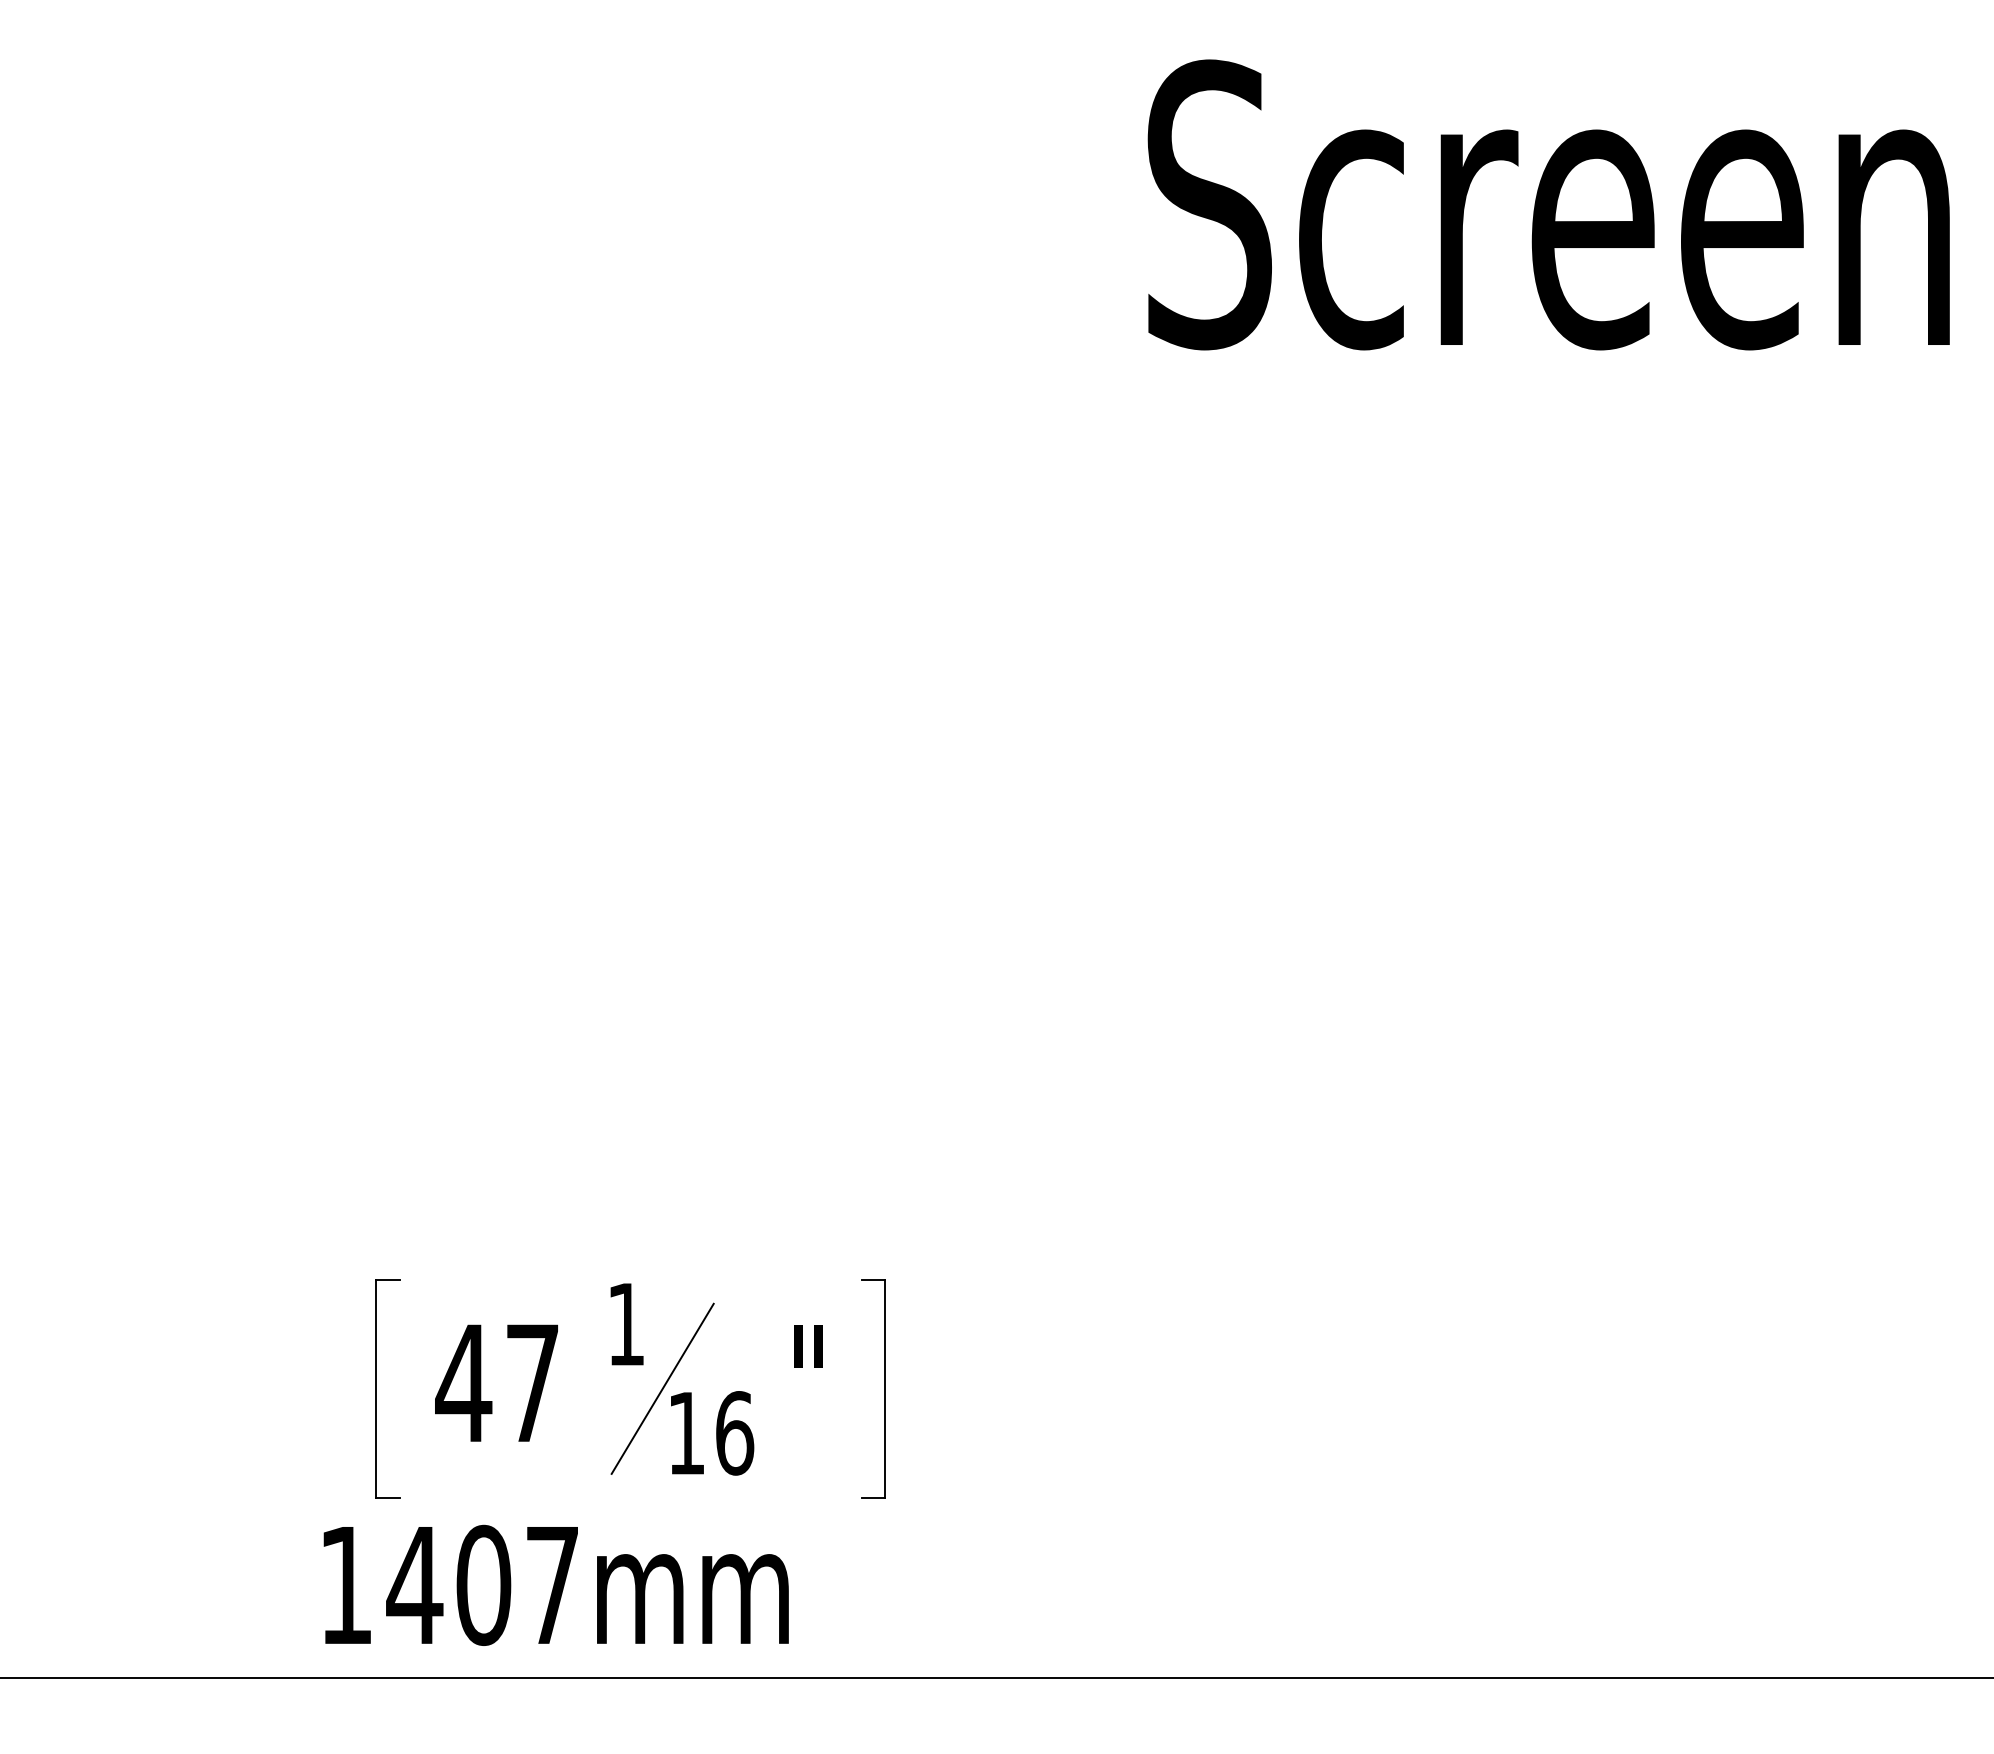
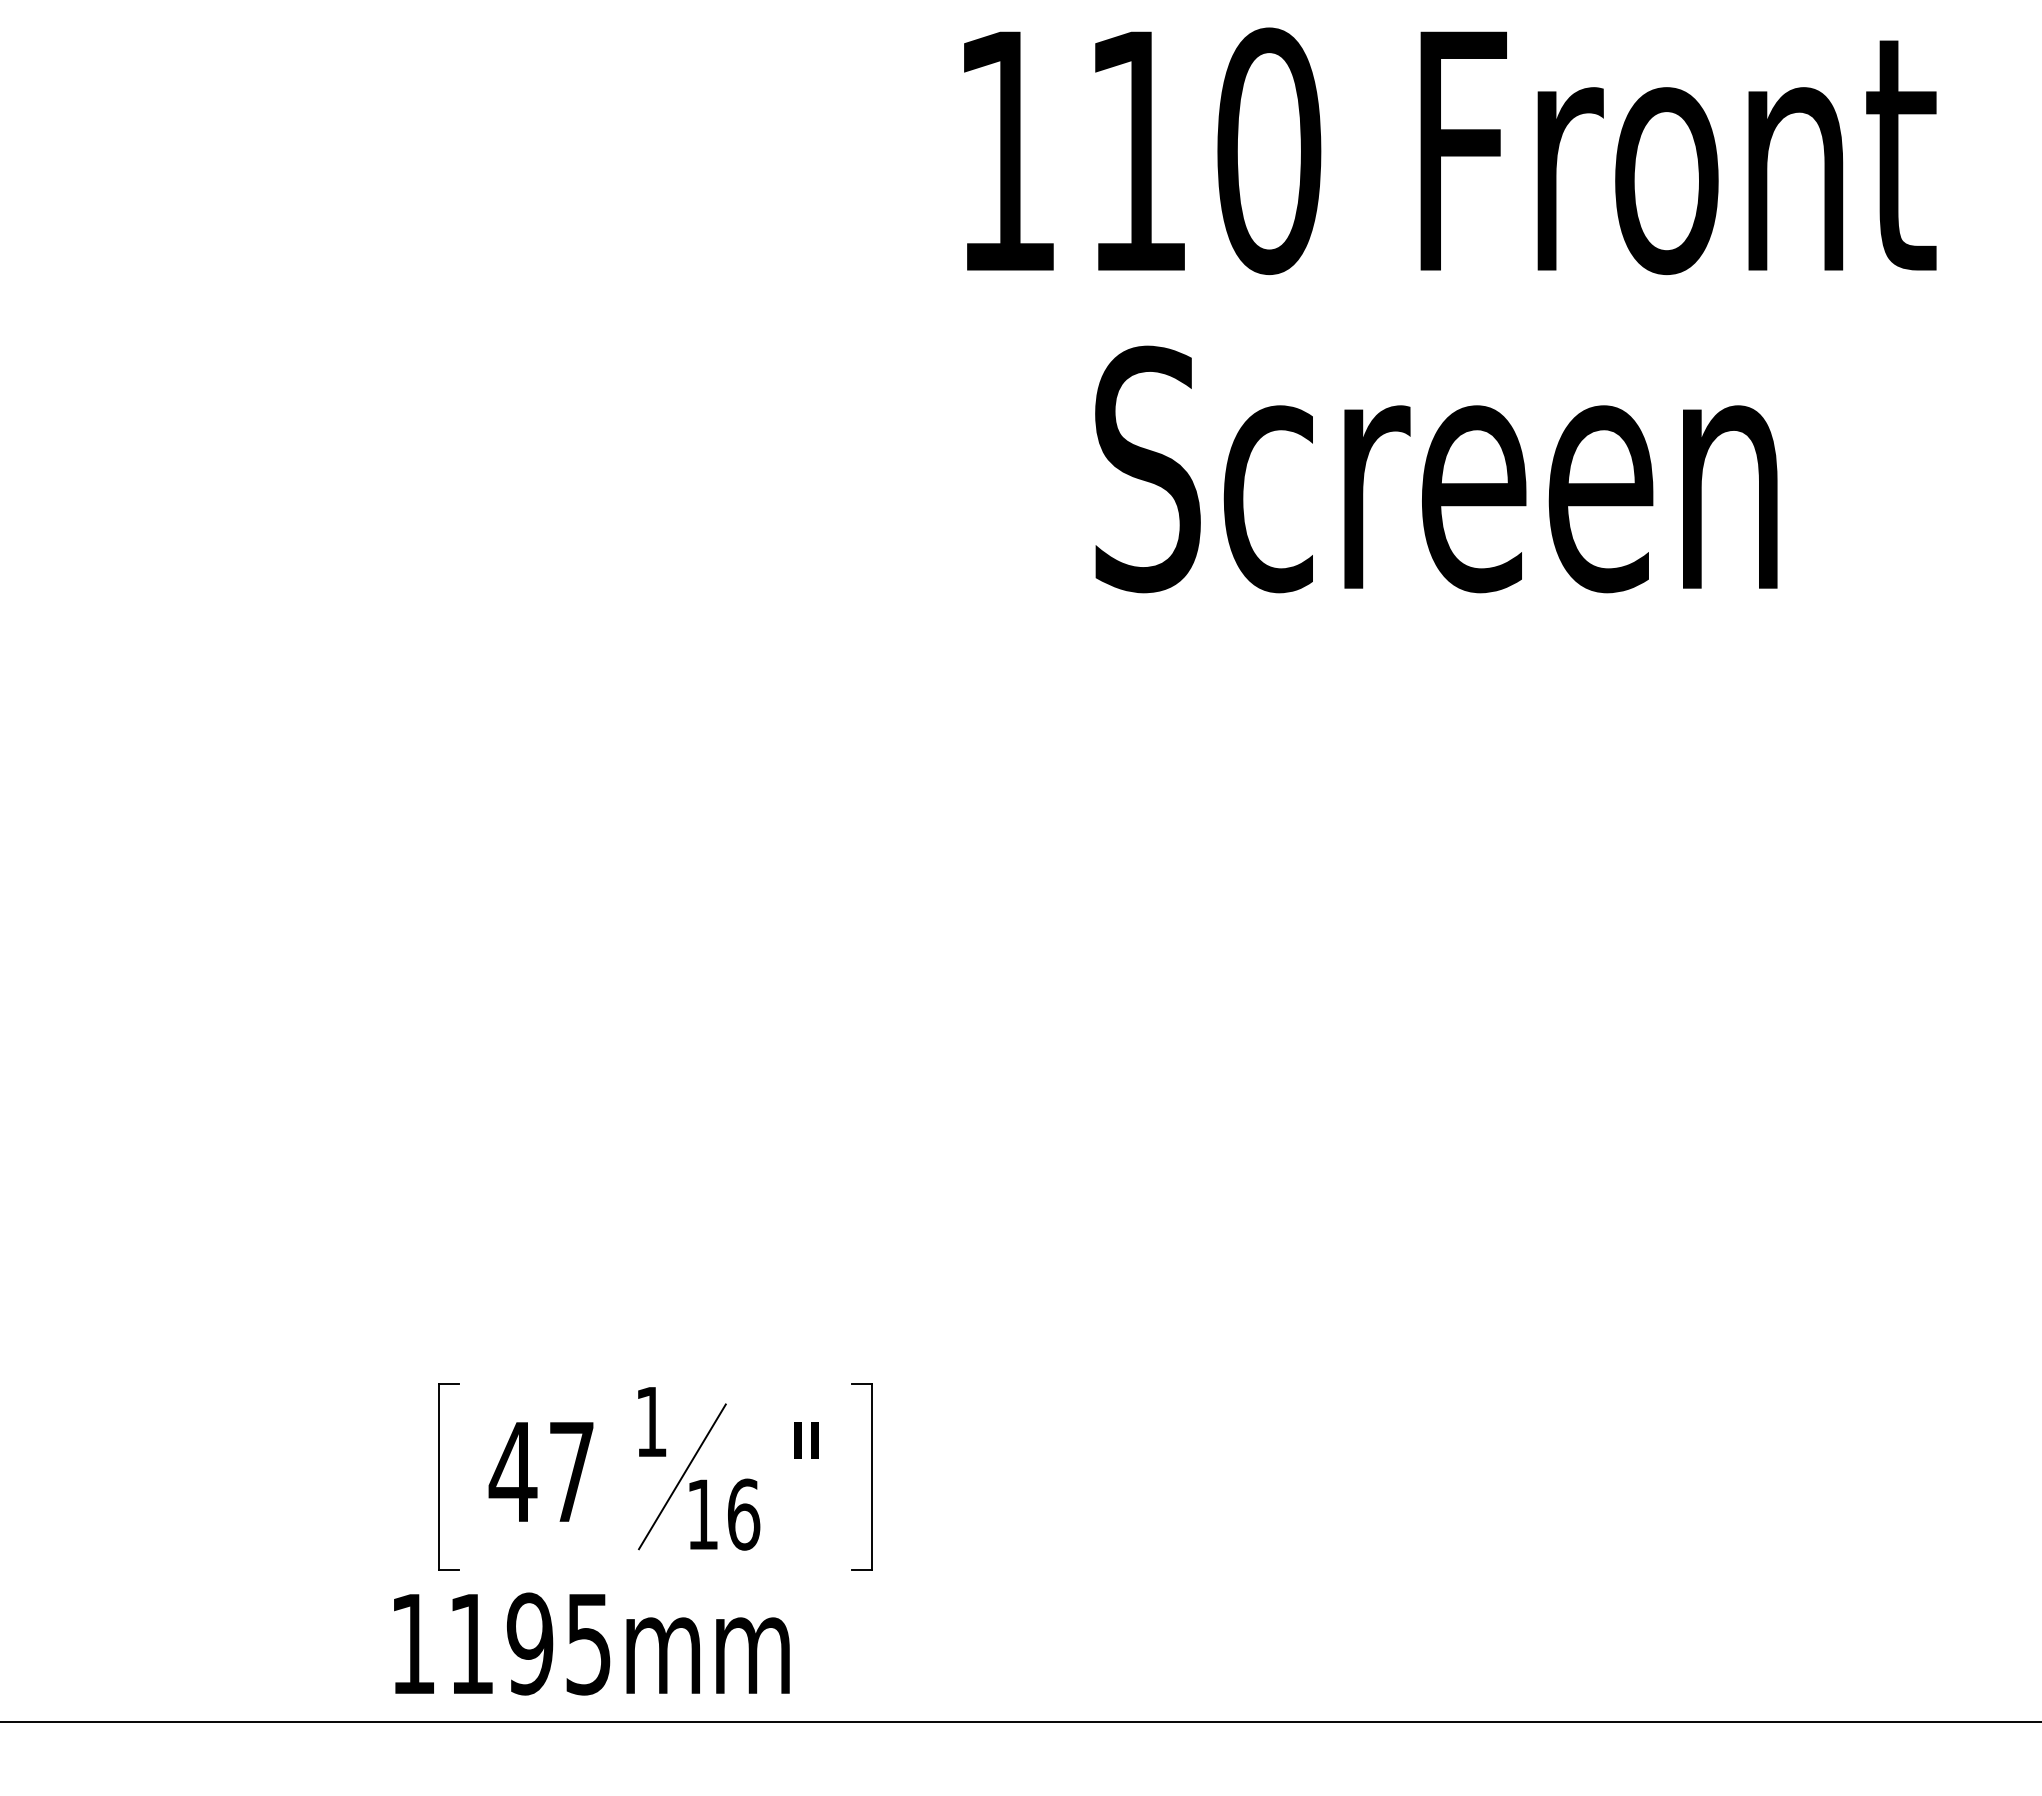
text: (481, 1584) -> (528, 1643), 1407mm -> 1195mm

